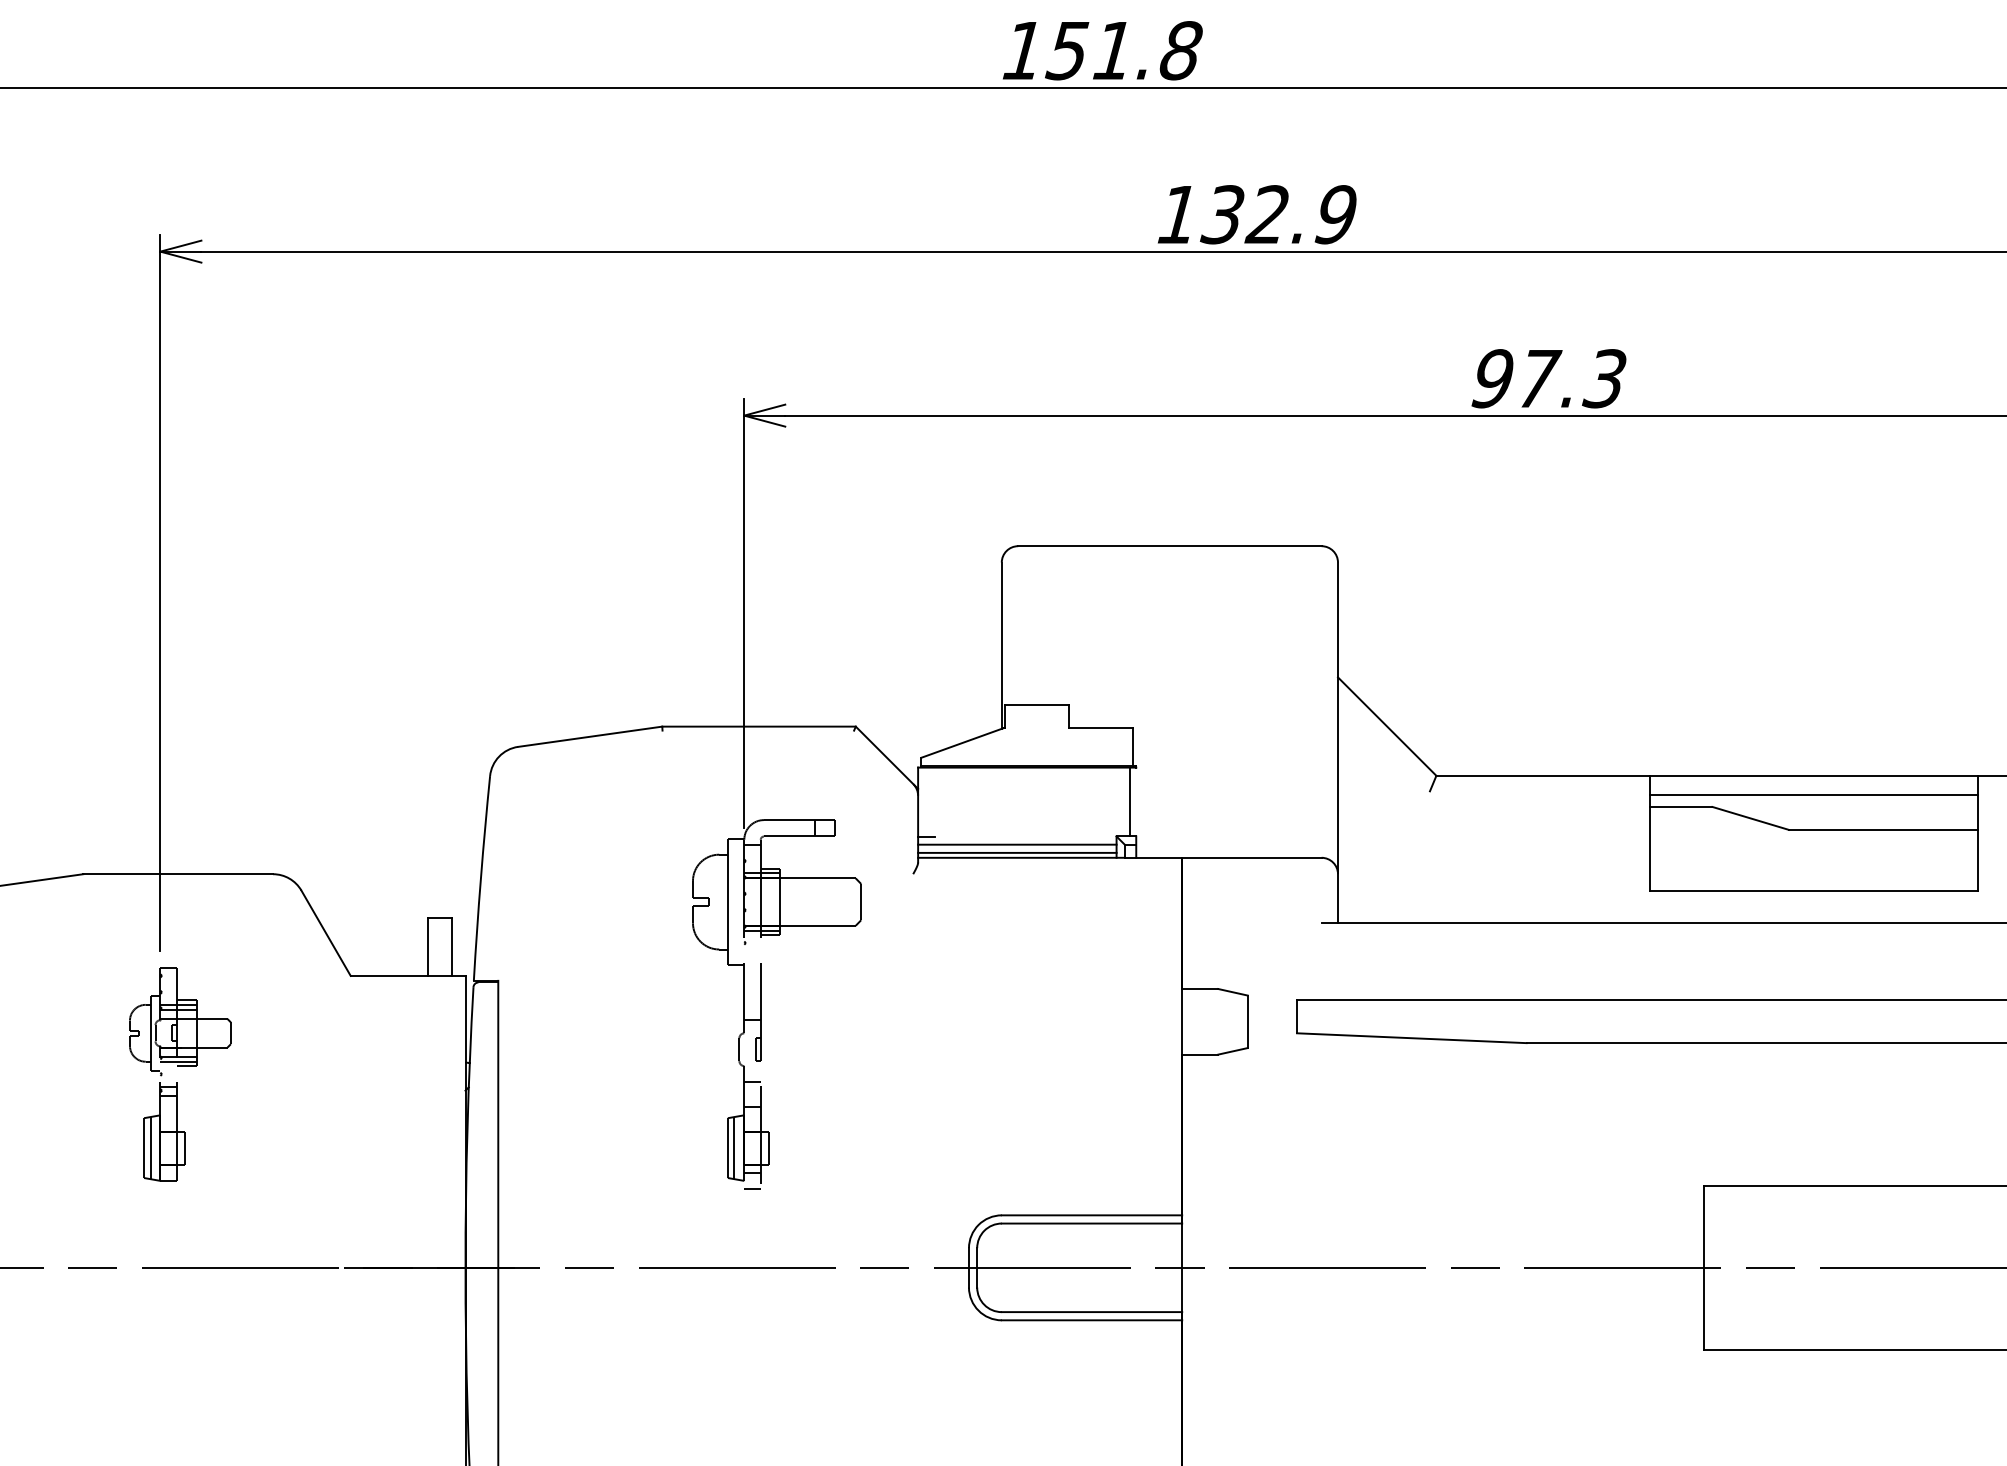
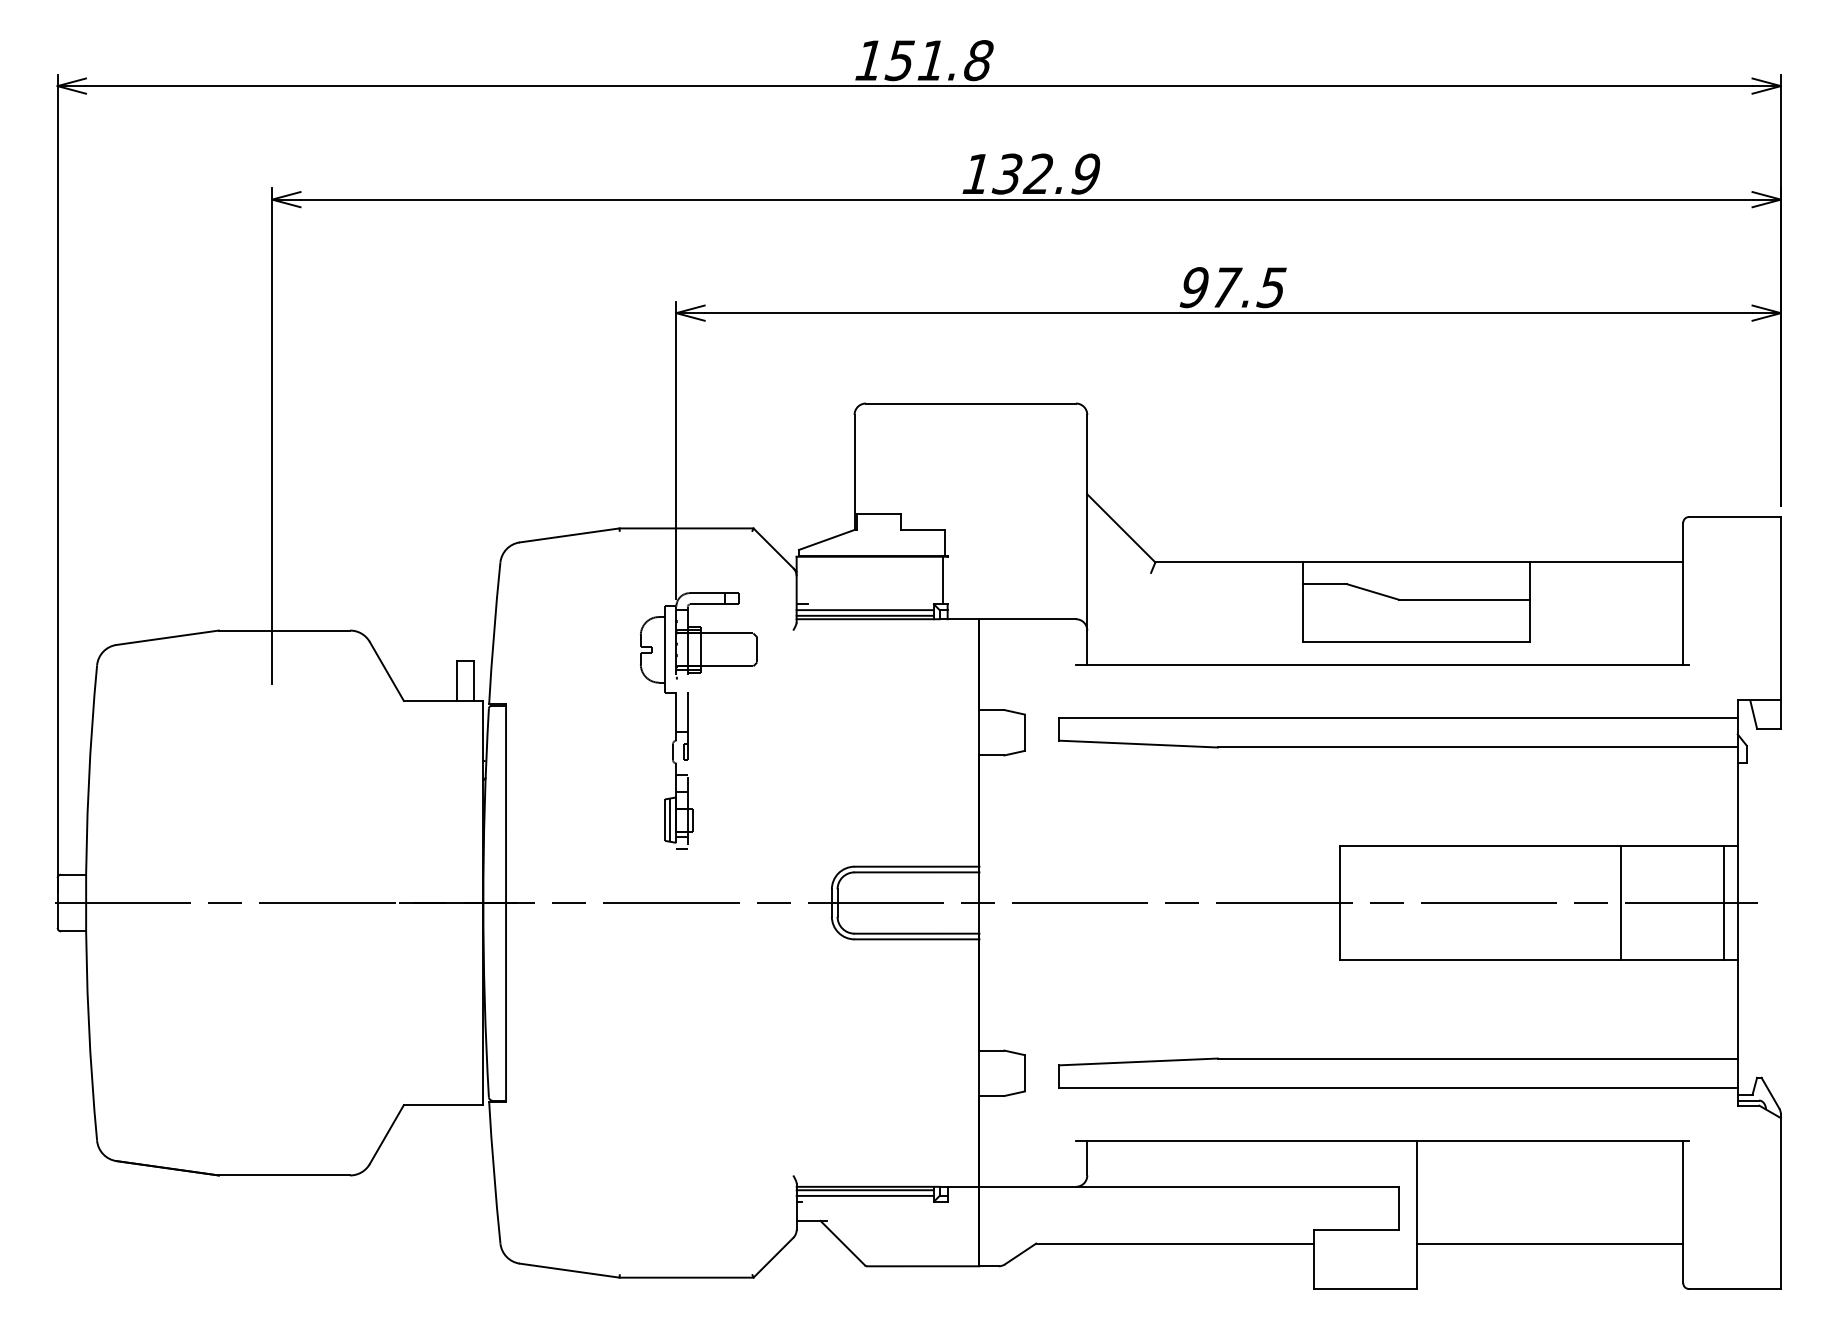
text: (1604, 378) -> (1271, 287), 97.3 -> 97.5
line: (1813, 796) -> (1416, 576), removed
part: (179, 1073) -> (285, 768), removed

